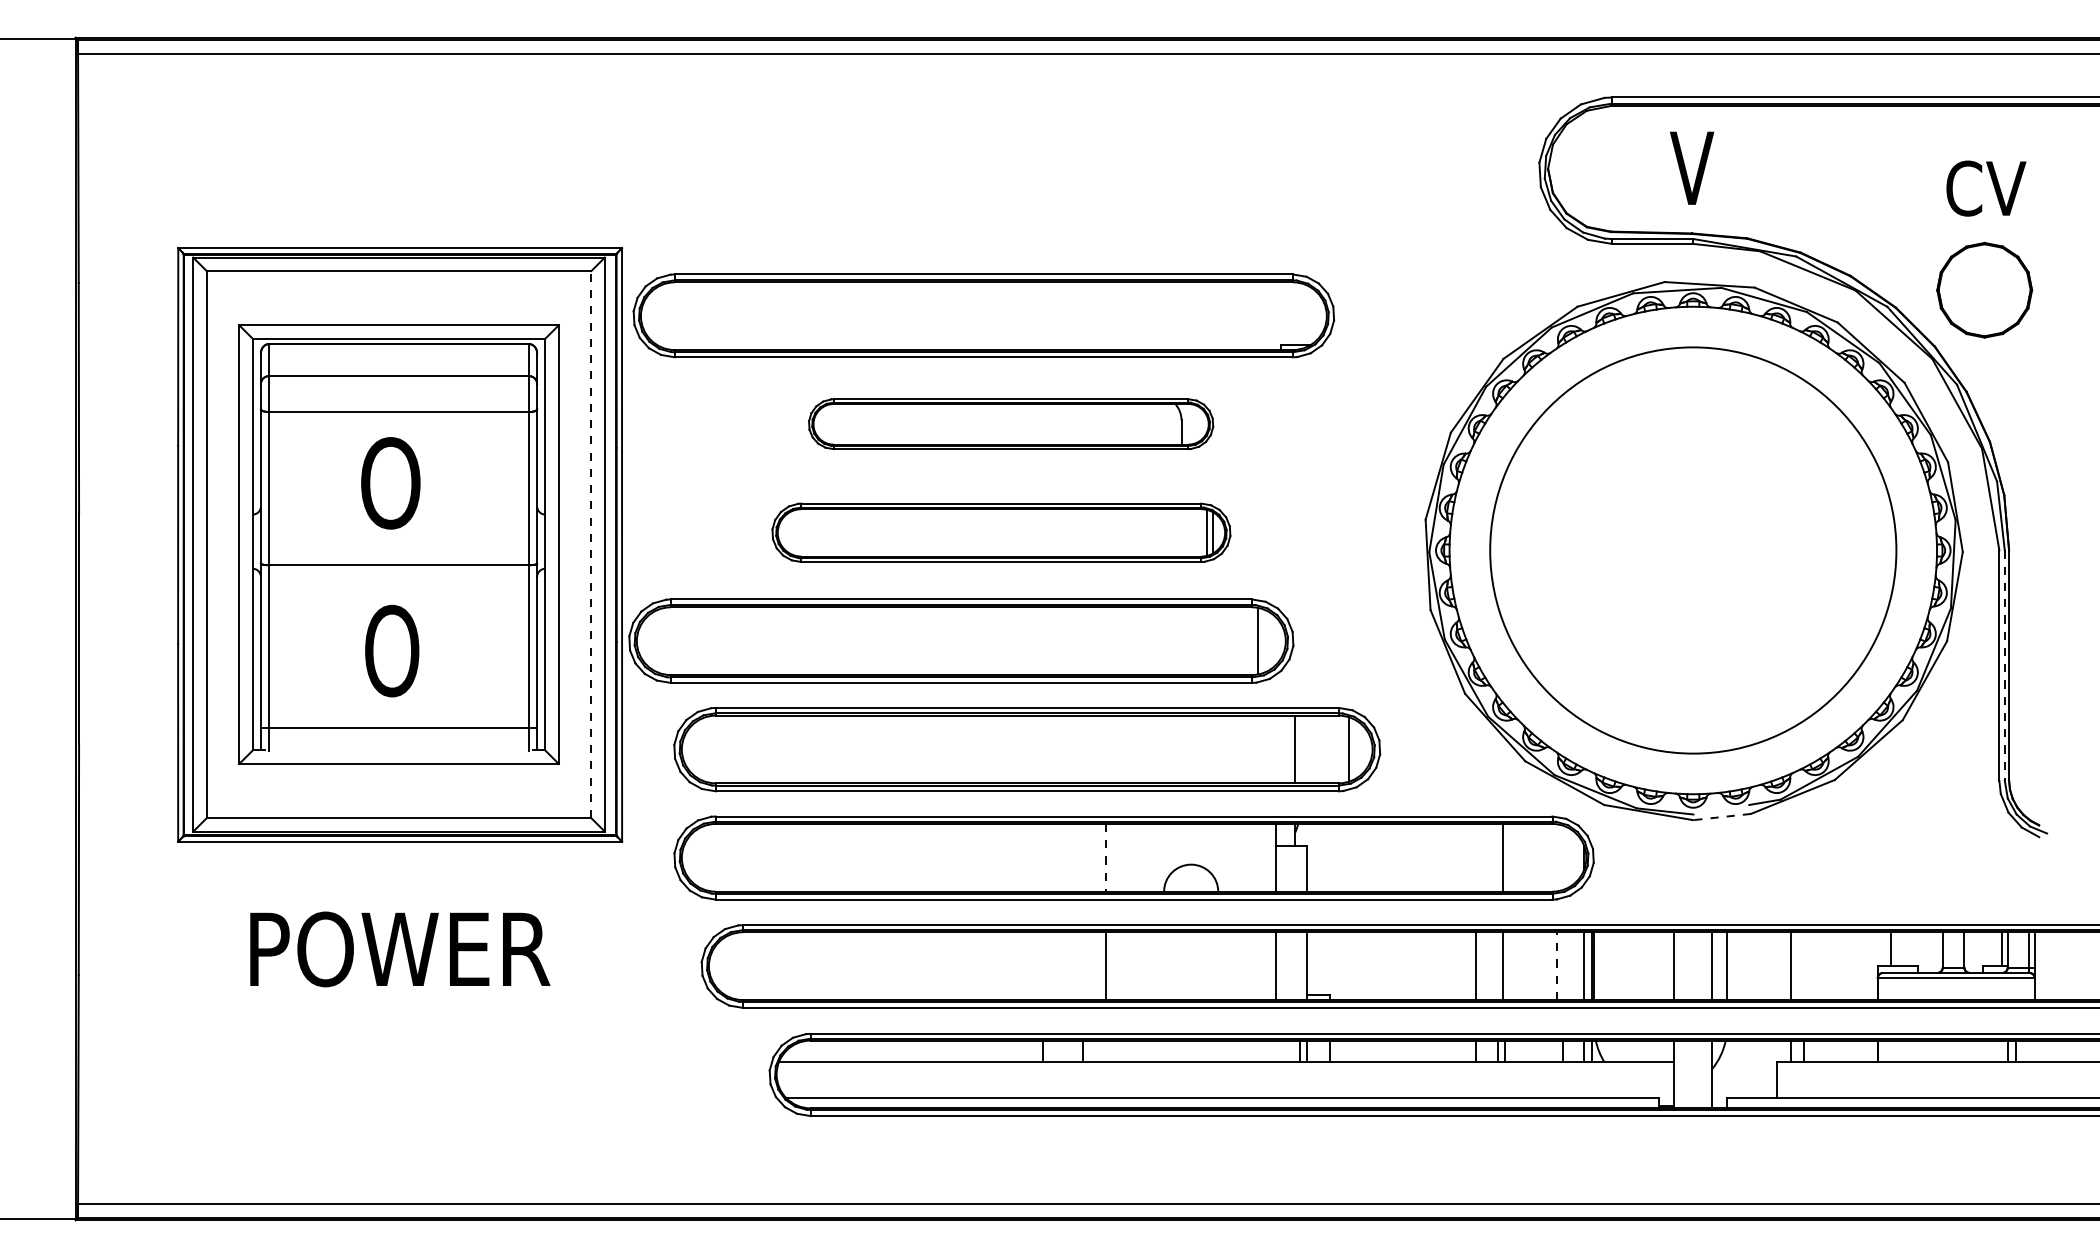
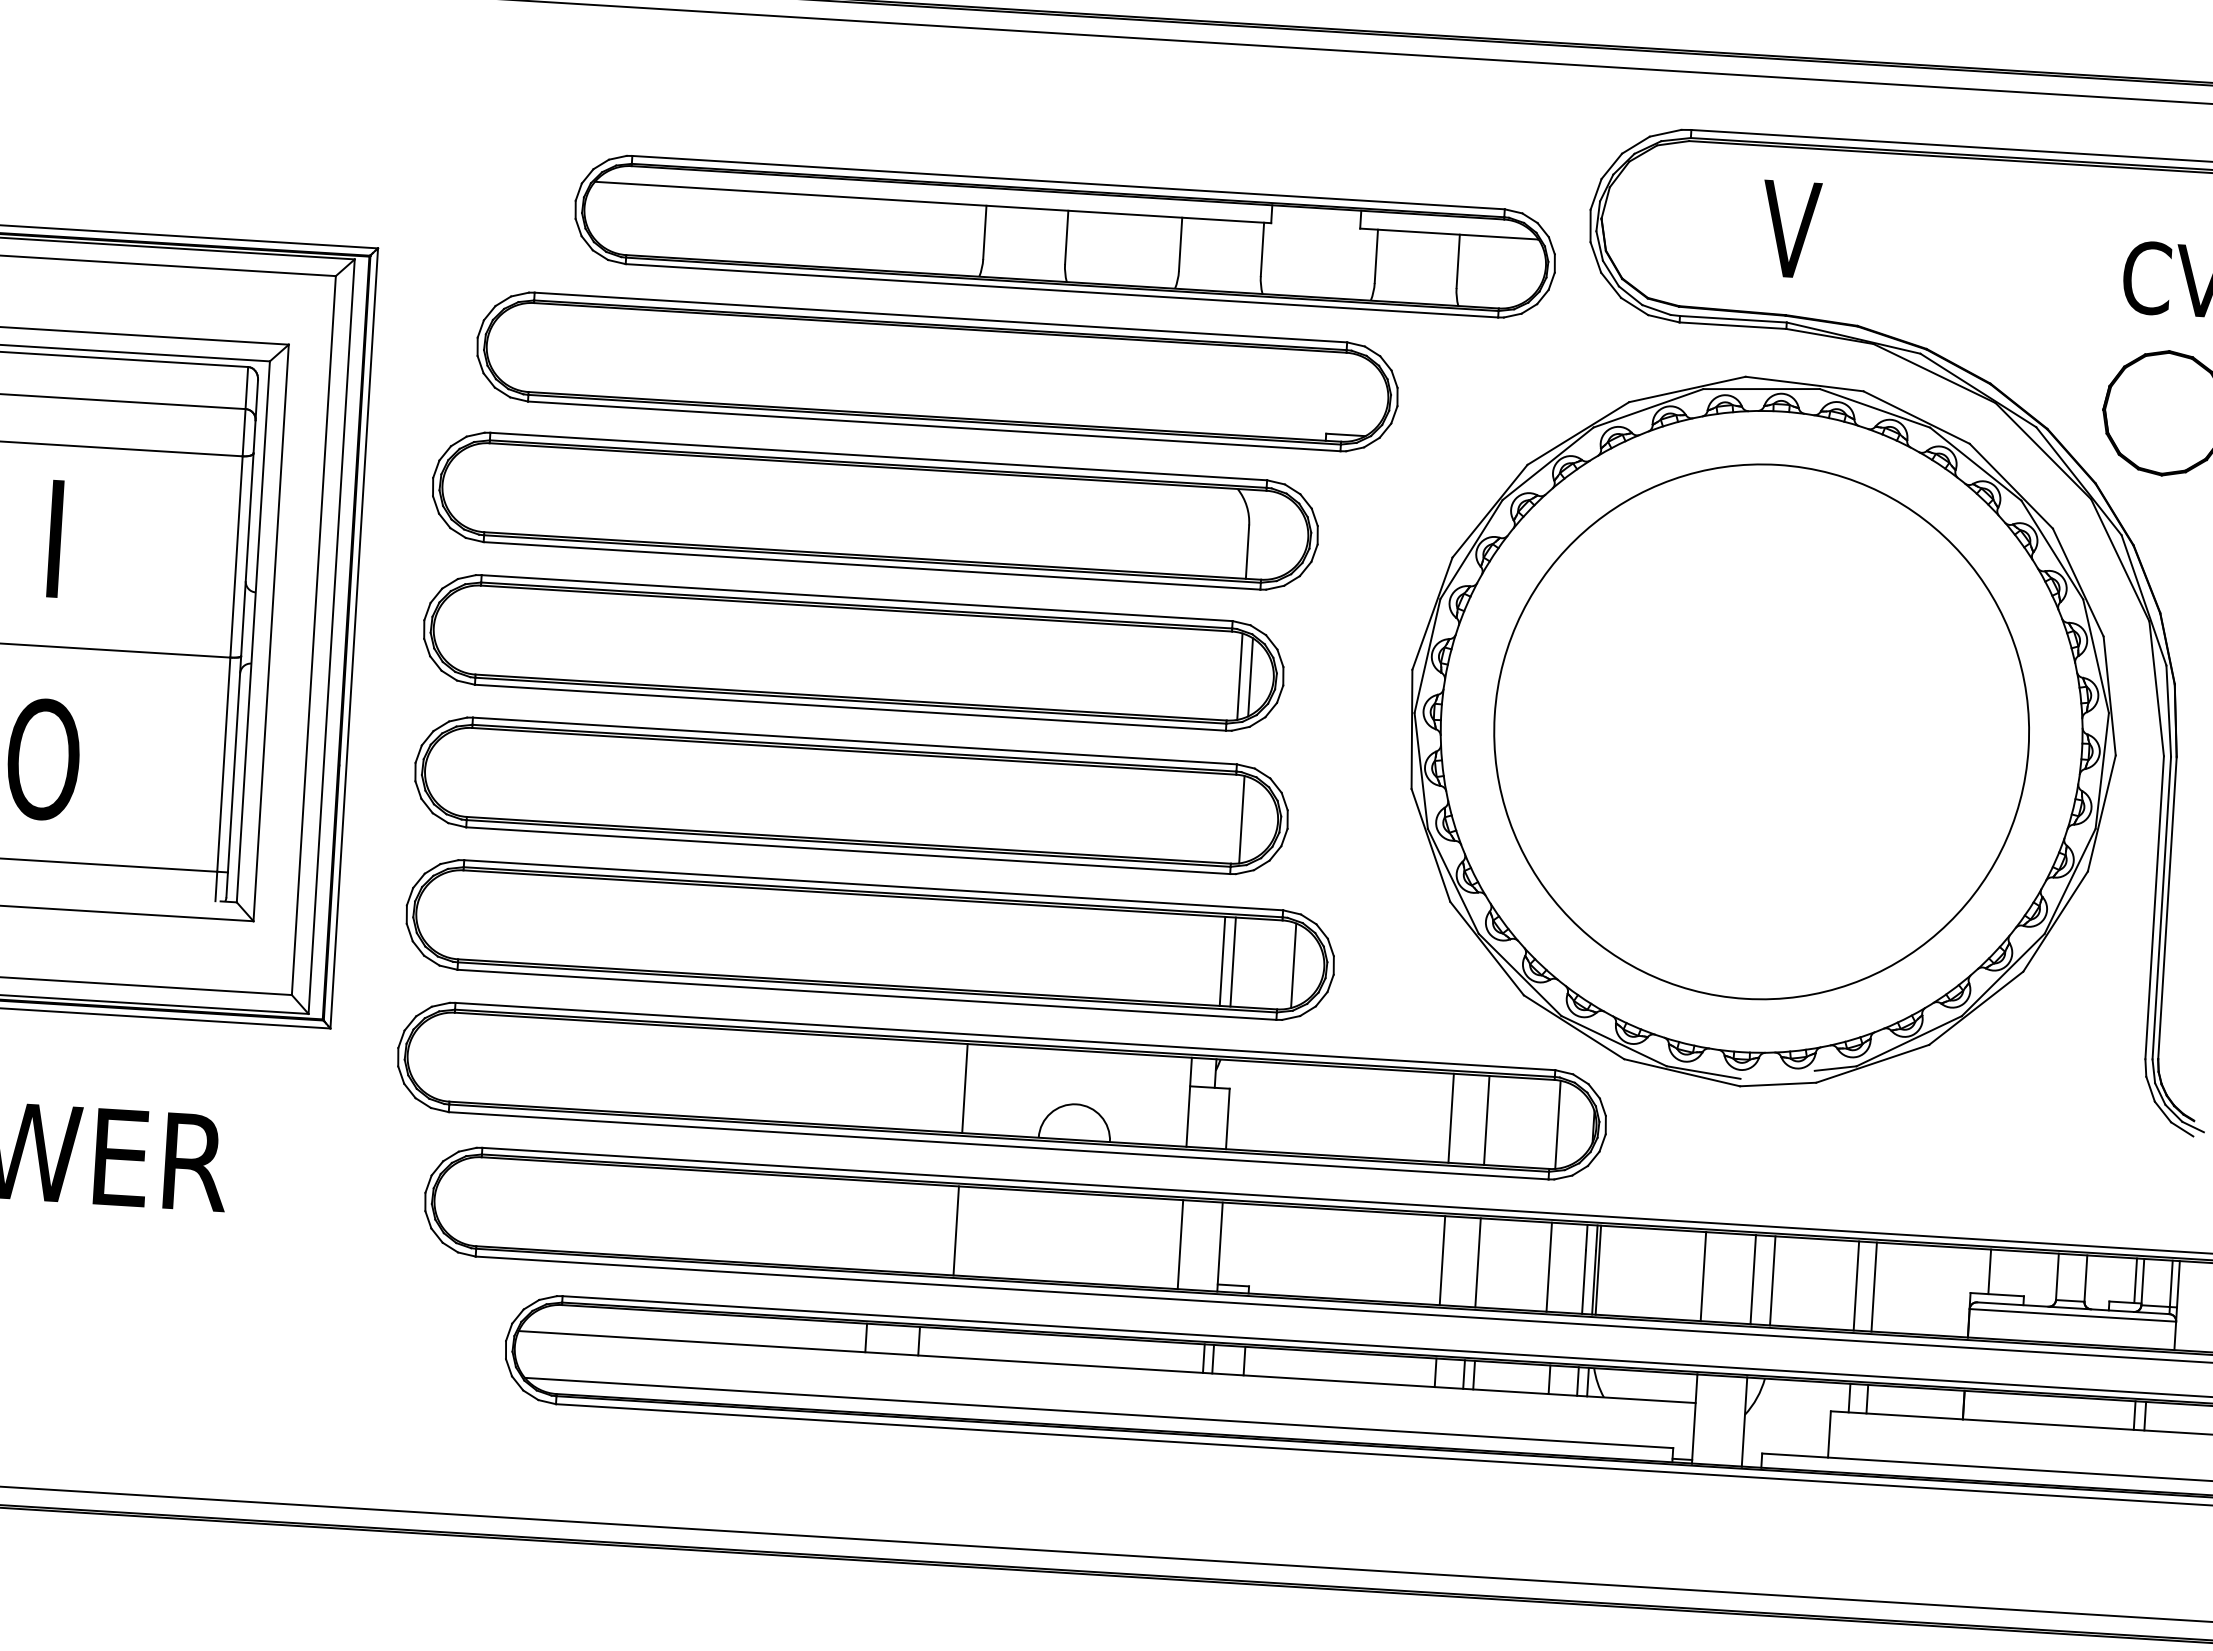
part: (1142, 207) -> (1065, 236), added
part: (983, 315) -> (937, 371), moved
part: (1010, 423) -> (874, 510), size x1.67
text: (390, 483) -> (54, 539), O -> I
part: (1001, 532) -> (853, 652), size x1.43
line: (591, 544) -> (314, 635), dashed -> solid
part: (961, 640) -> (851, 794), moved
line: (2004, 666) -> (2161, 909), dashed -> solid
line: (1303, 749) -> (1233, 962), added
line: (1722, 817) -> (1778, 1085), dashed -> solid
line: (1105, 857) -> (964, 1088), dashed -> solid
line: (1475, 857) -> (1450, 1117), added
line: (1557, 857) -> (1558, 1124), added
line: (1557, 966) -> (1549, 1267), dashed -> solid
line: (1804, 966) -> (1874, 1287), added

